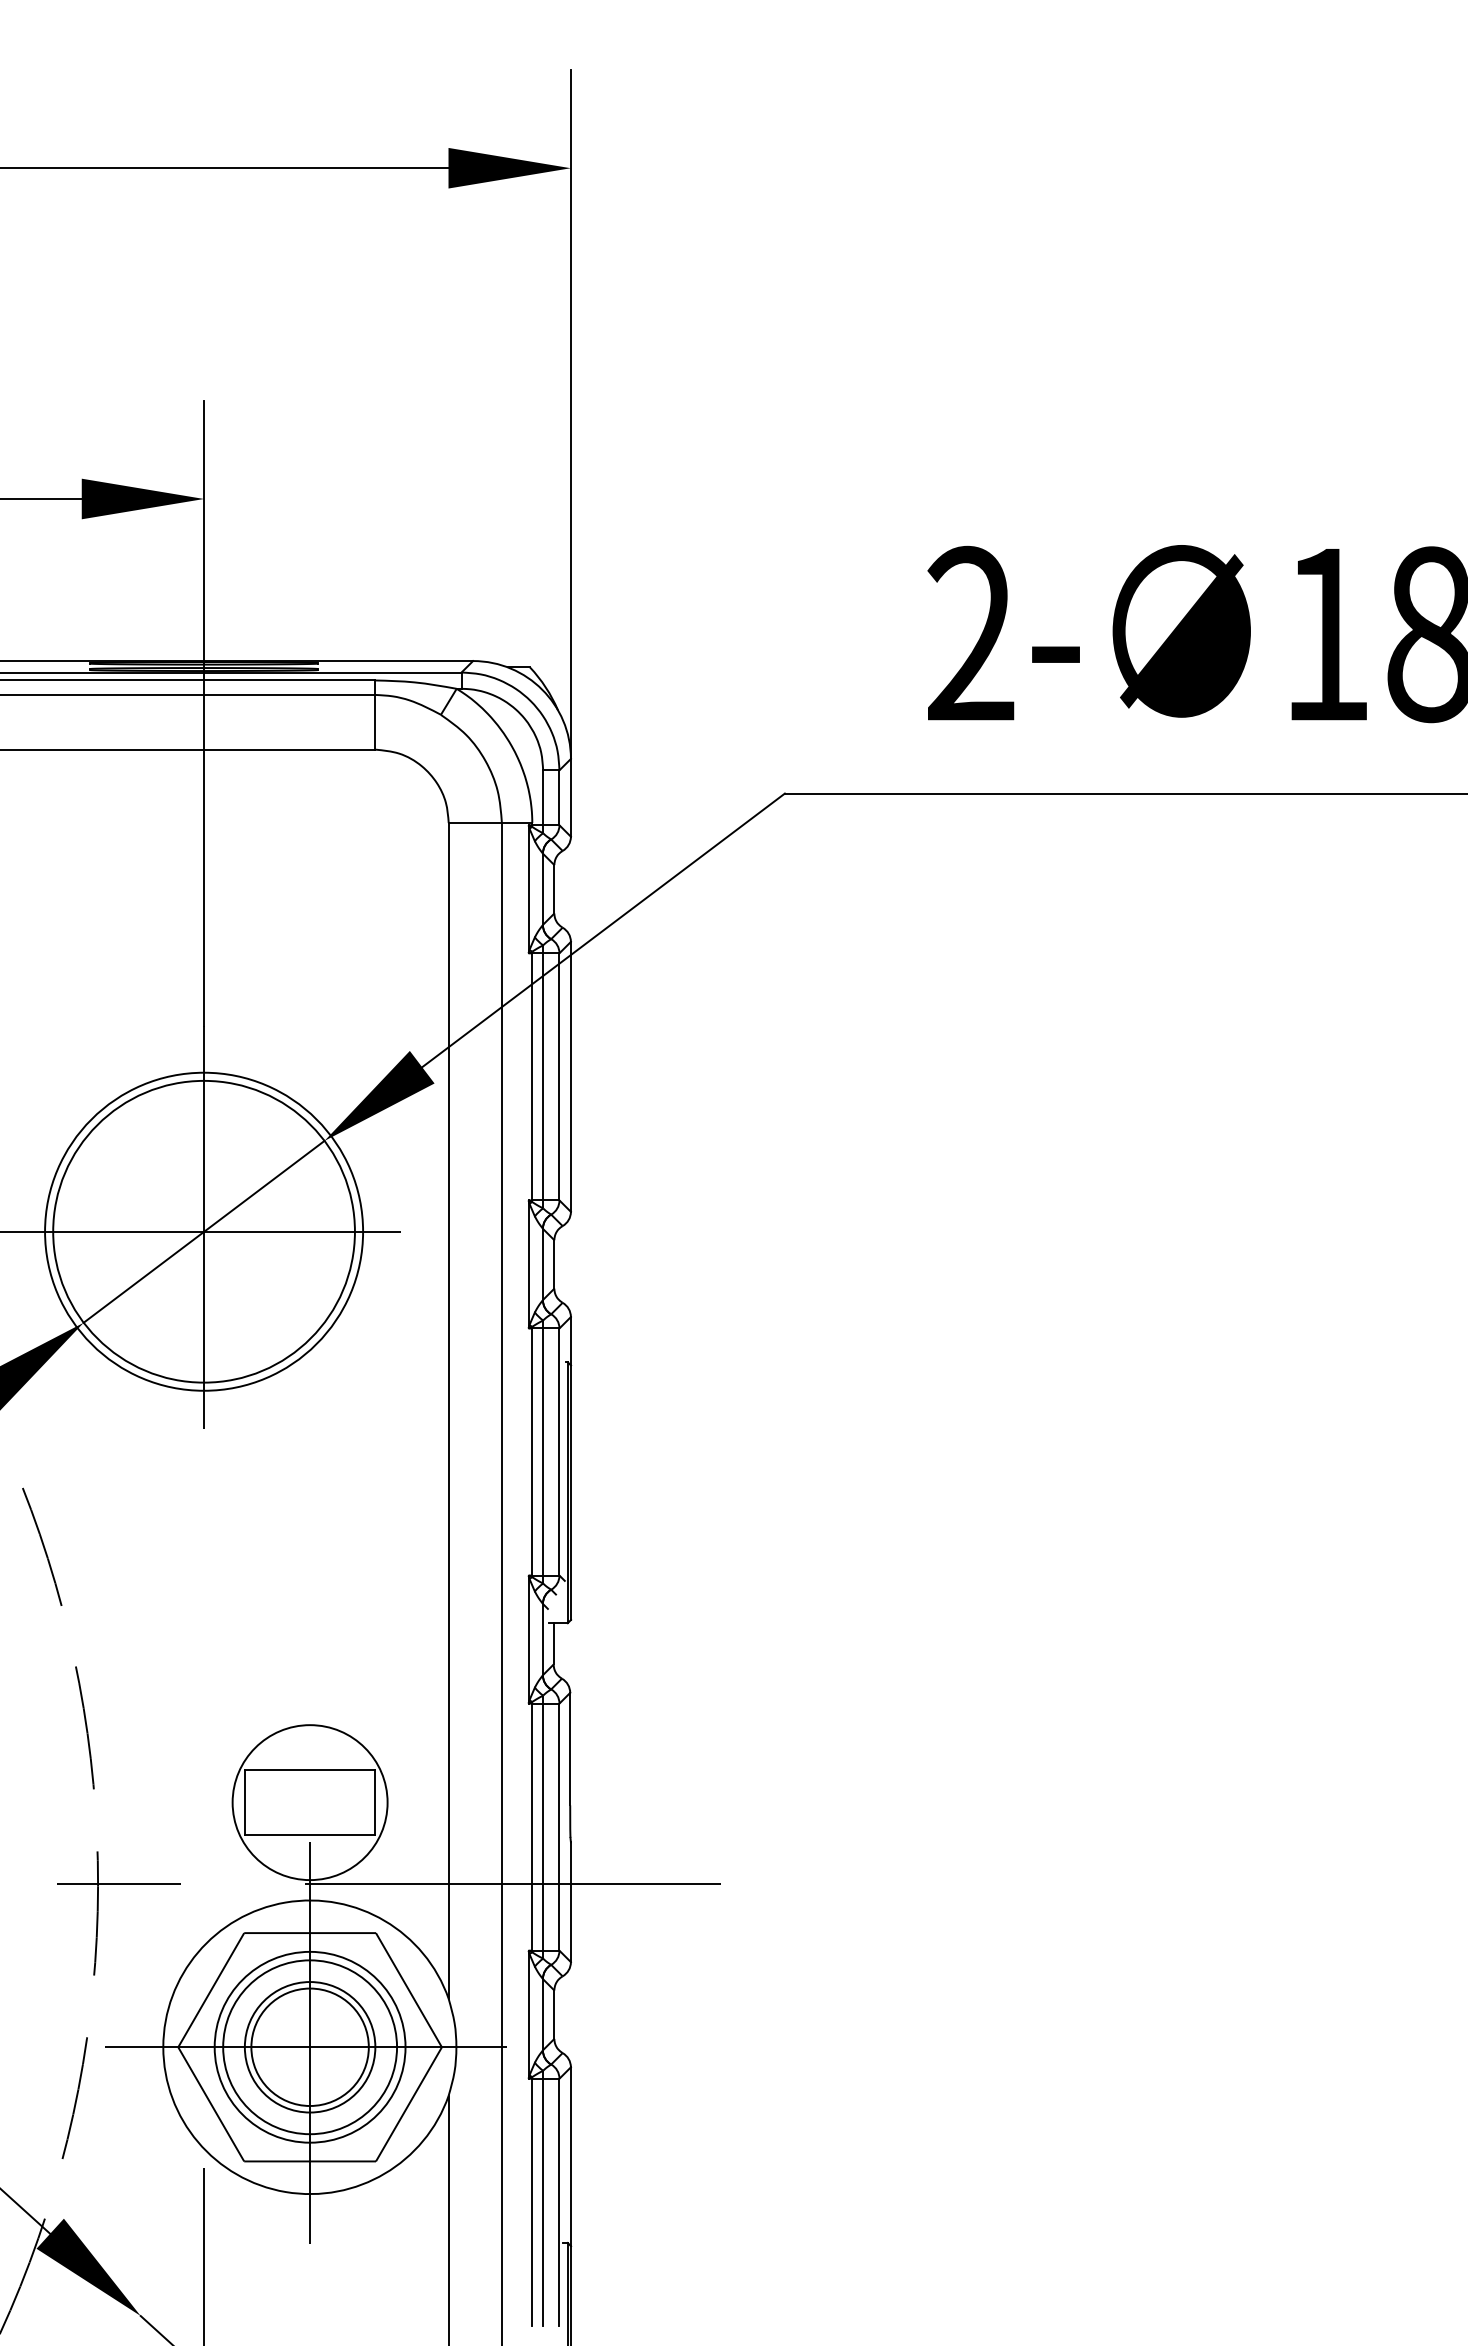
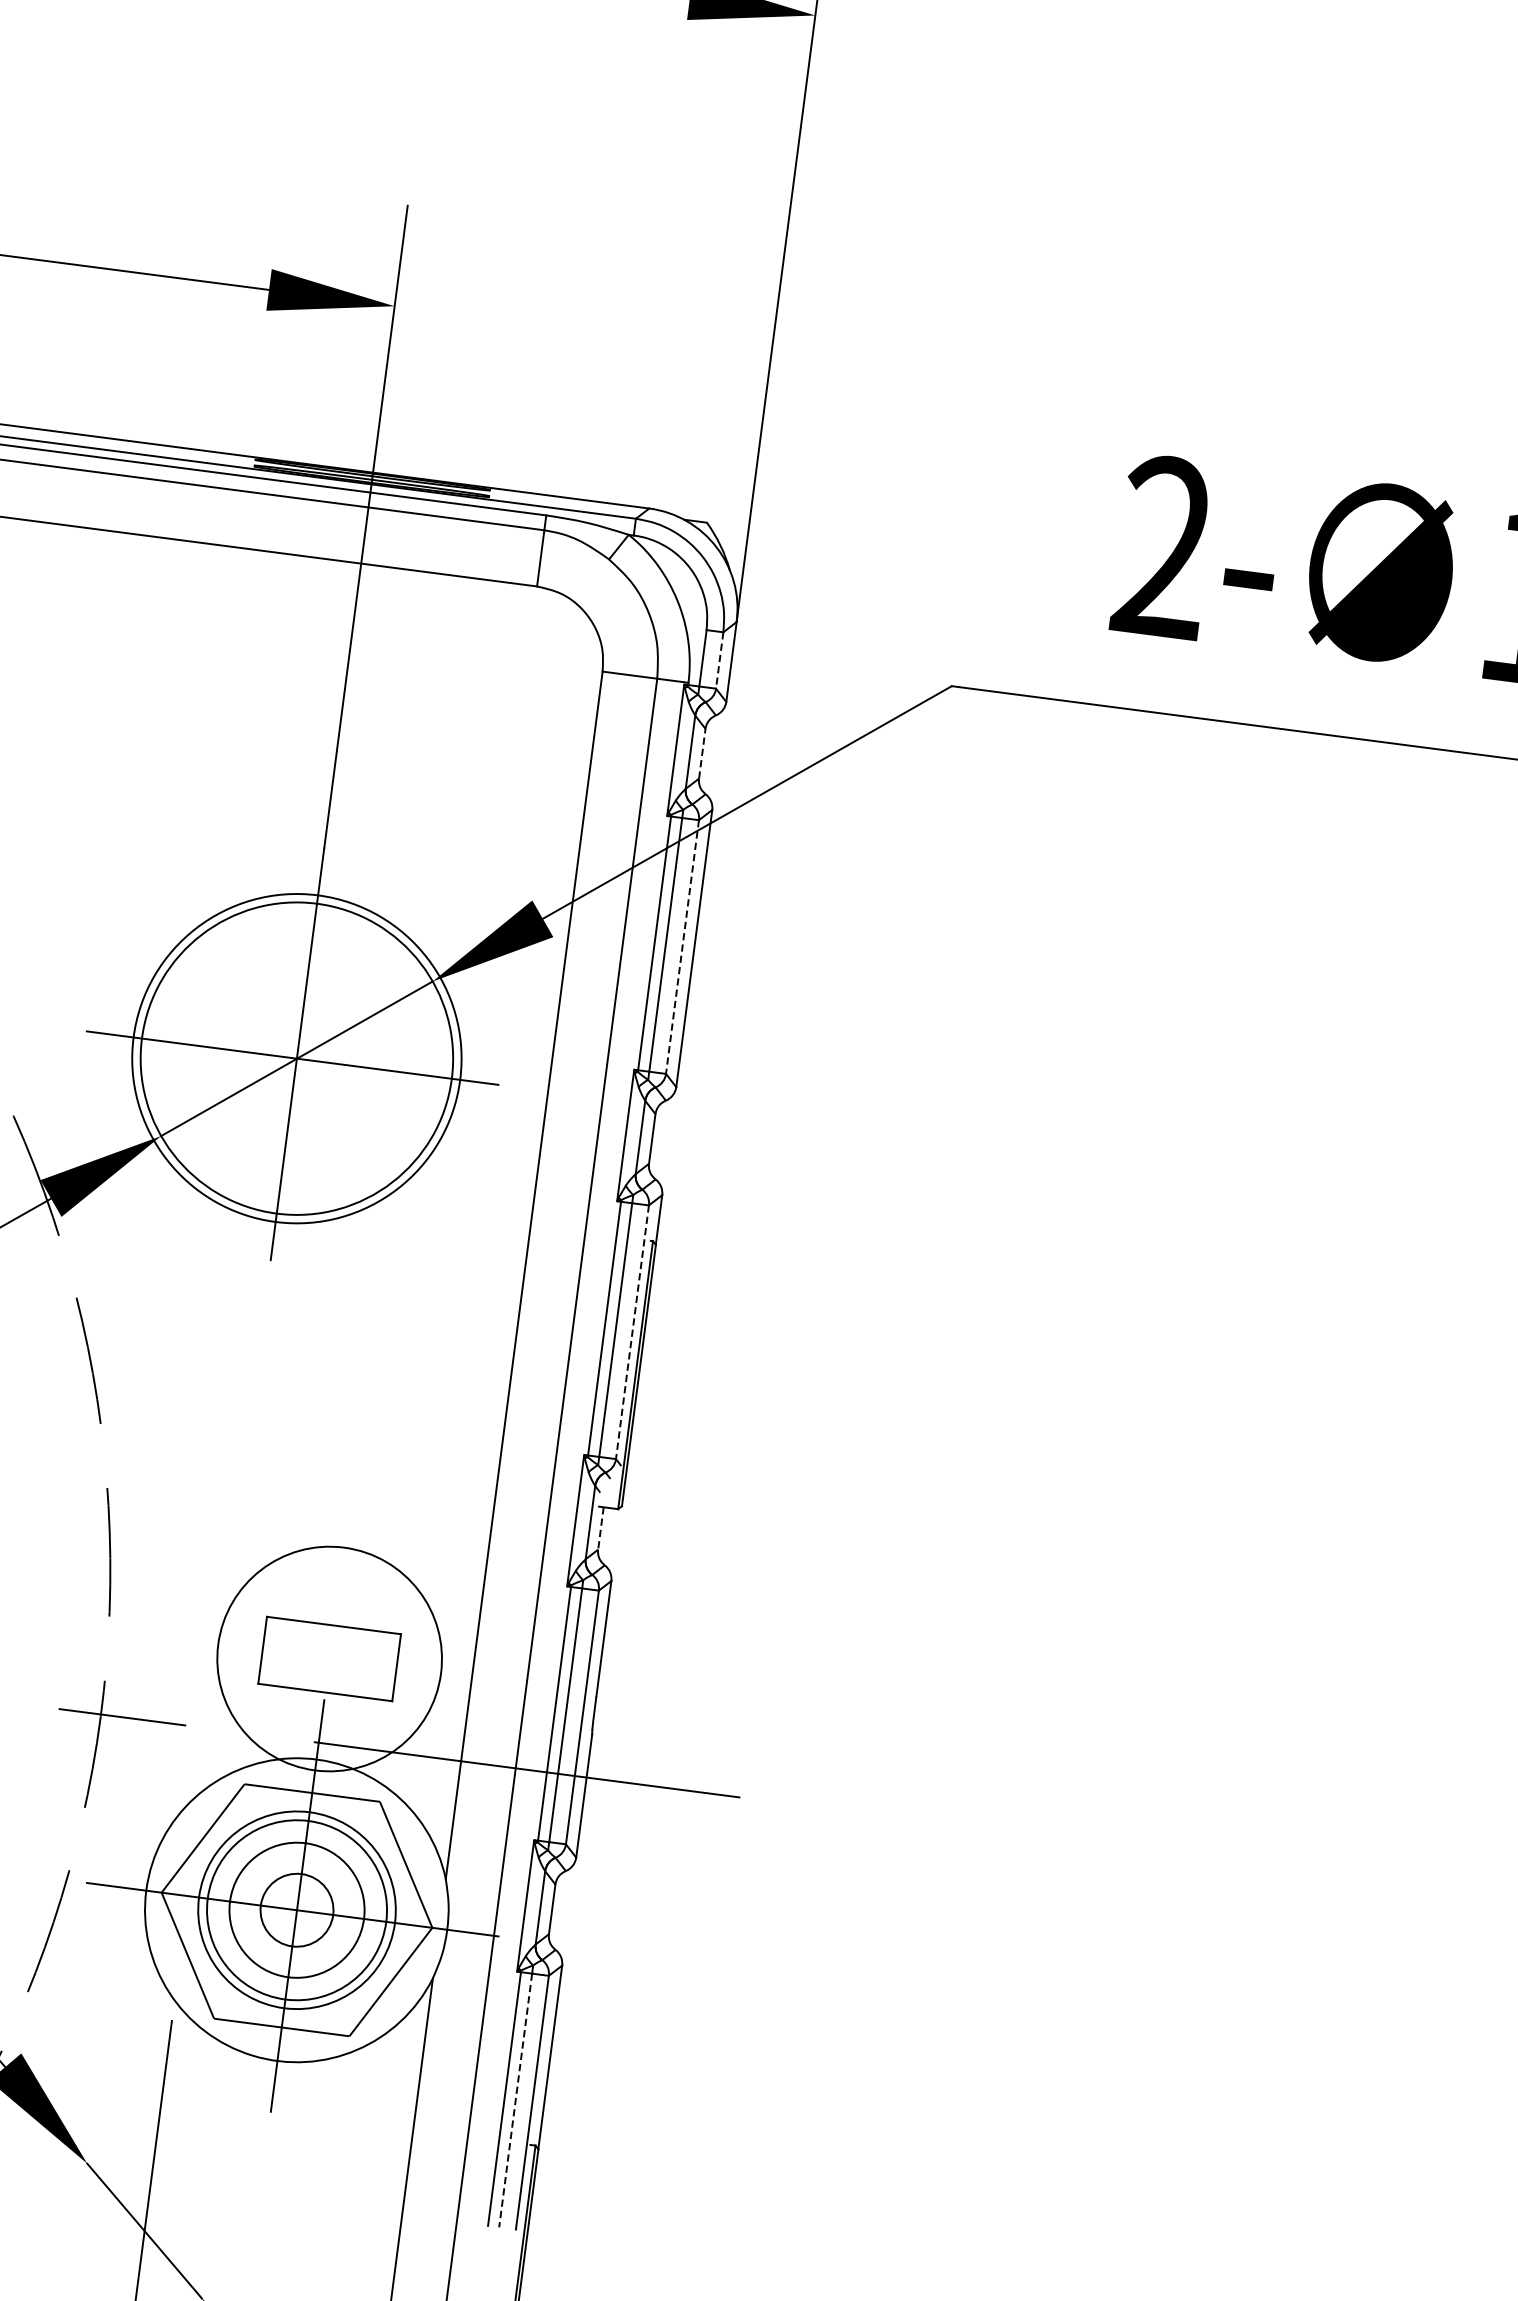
line: (559, 798) -> (719, 661), solid -> dashed
line: (554, 888) -> (702, 752), solid -> dashed
line: (559, 1076) -> (682, 946), solid -> dashed
line: (559, 1452) -> (632, 1332), solid -> dashed
line: (553, 1643) -> (600, 1528), solid -> dashed
circle: (309, 1802) -> (329, 1658), size x1.4
circle: (309, 2047) -> (296, 1910), size x0.6
line: (543, 2202) -> (515, 2100), solid -> dashed

